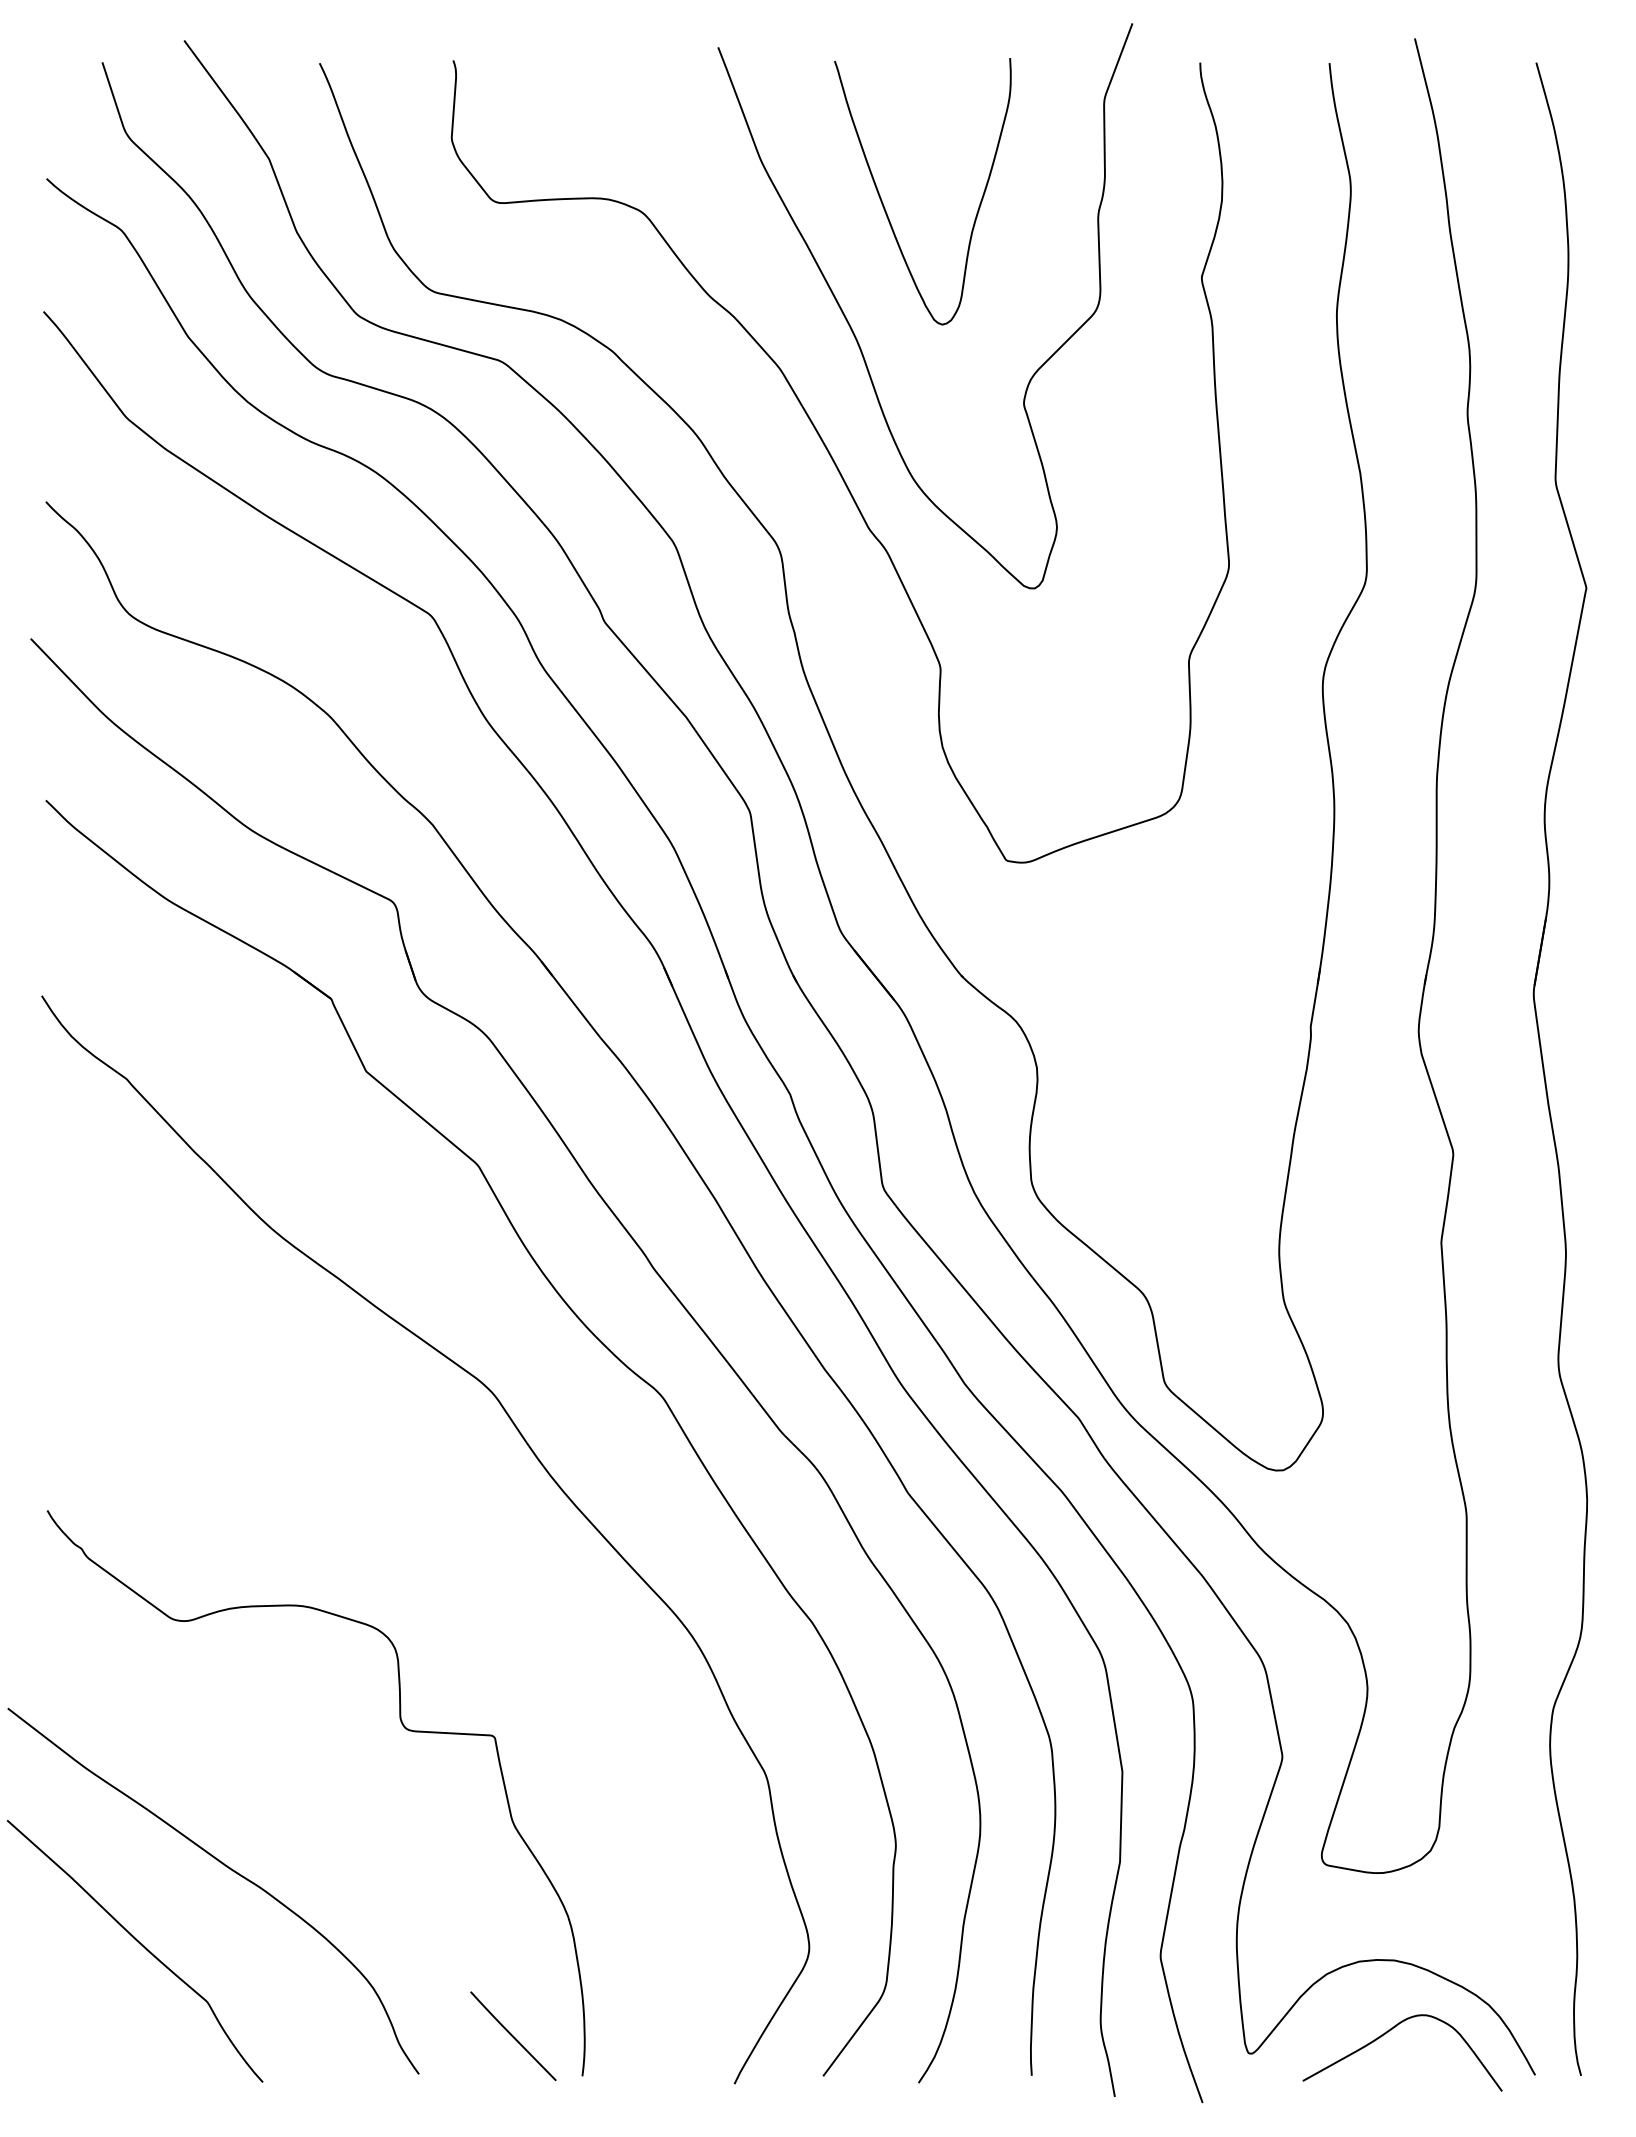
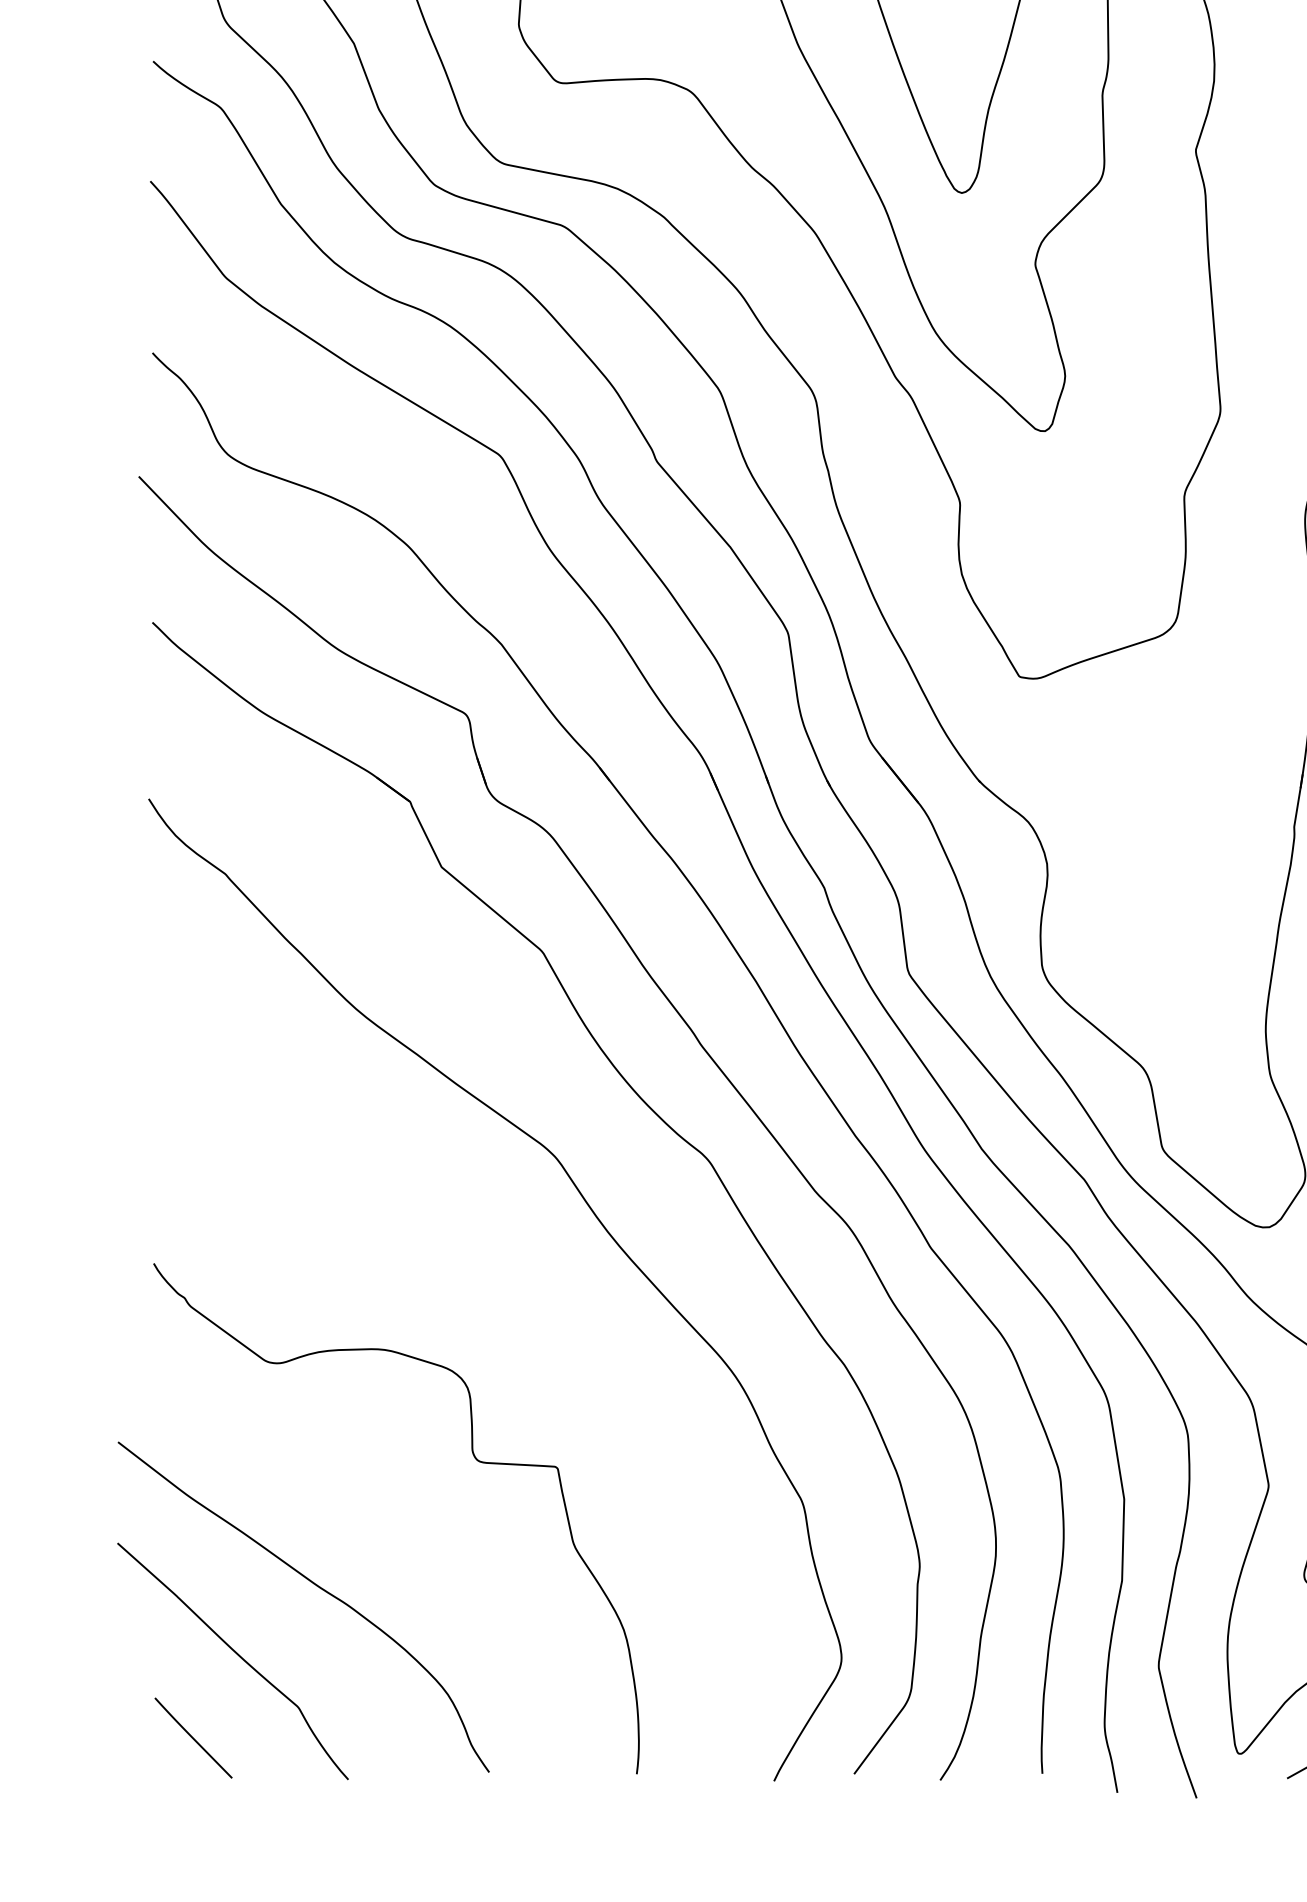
line: (513, 2036) -> (193, 1738), moved

